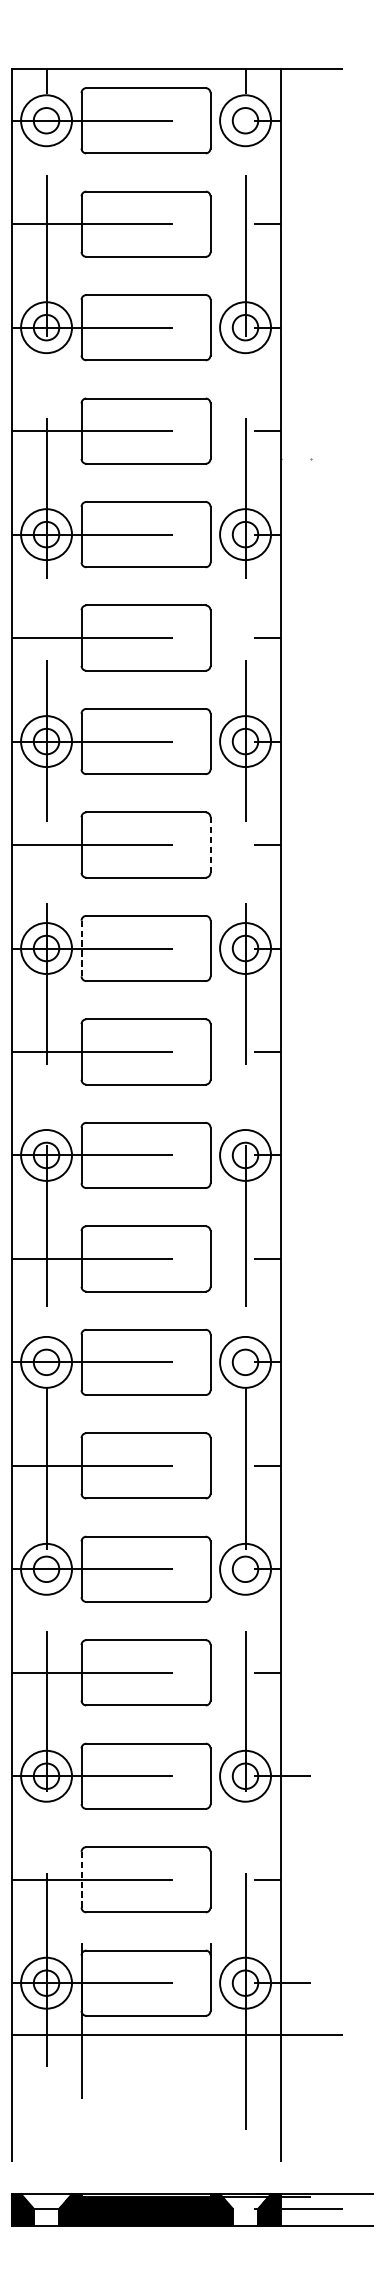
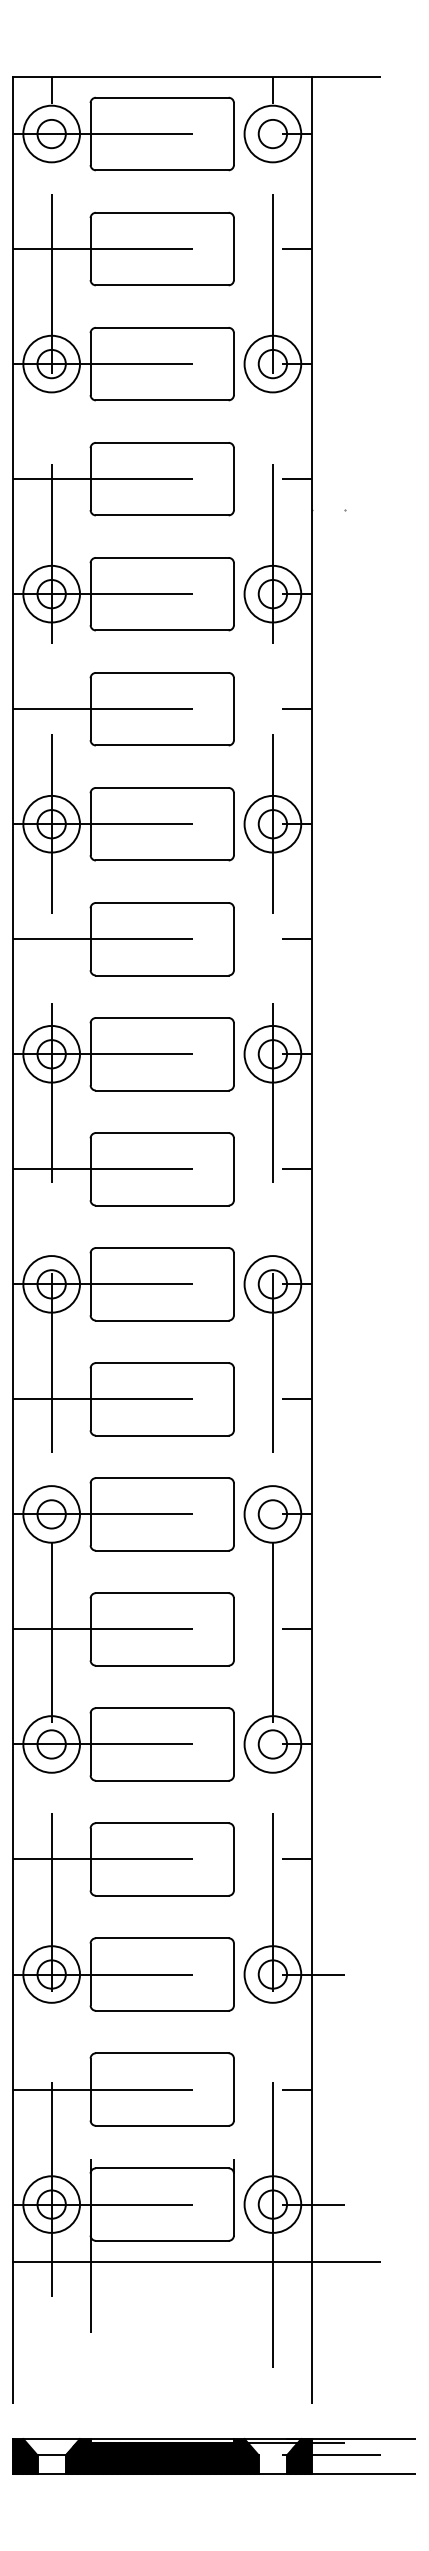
line: (210, 845) -> (233, 939), dashed -> solid
line: (81, 948) -> (90, 1054), dashed -> solid
line: (81, 1879) -> (90, 2089), dashed -> solid

